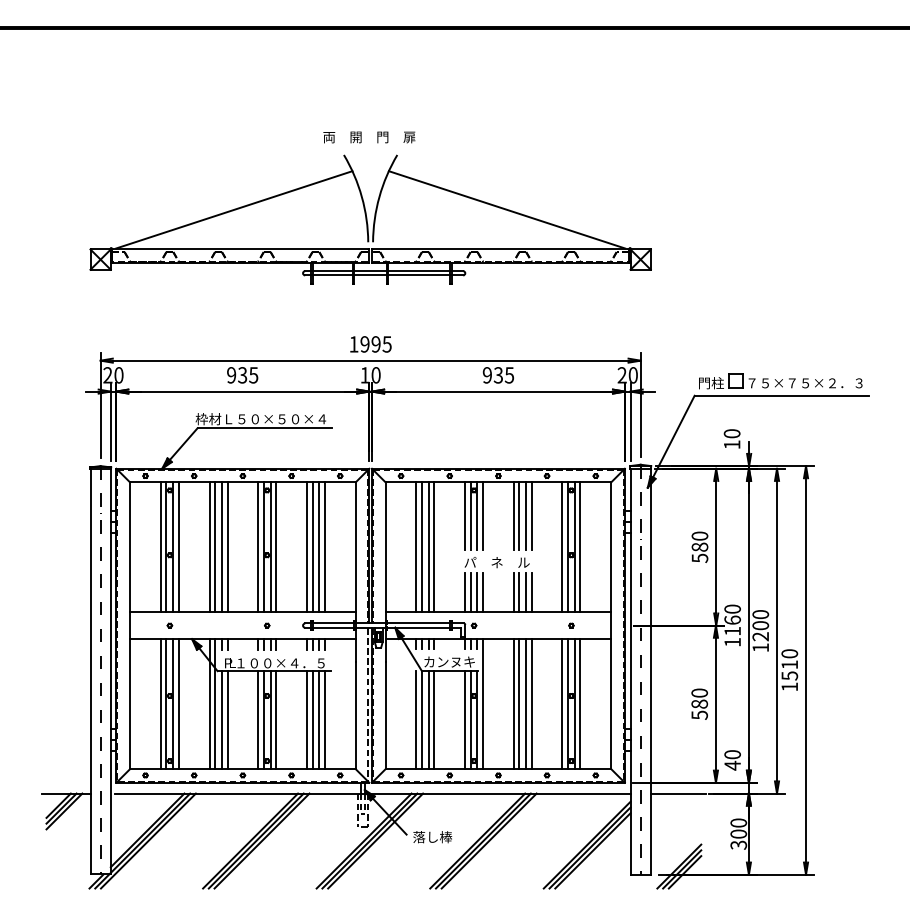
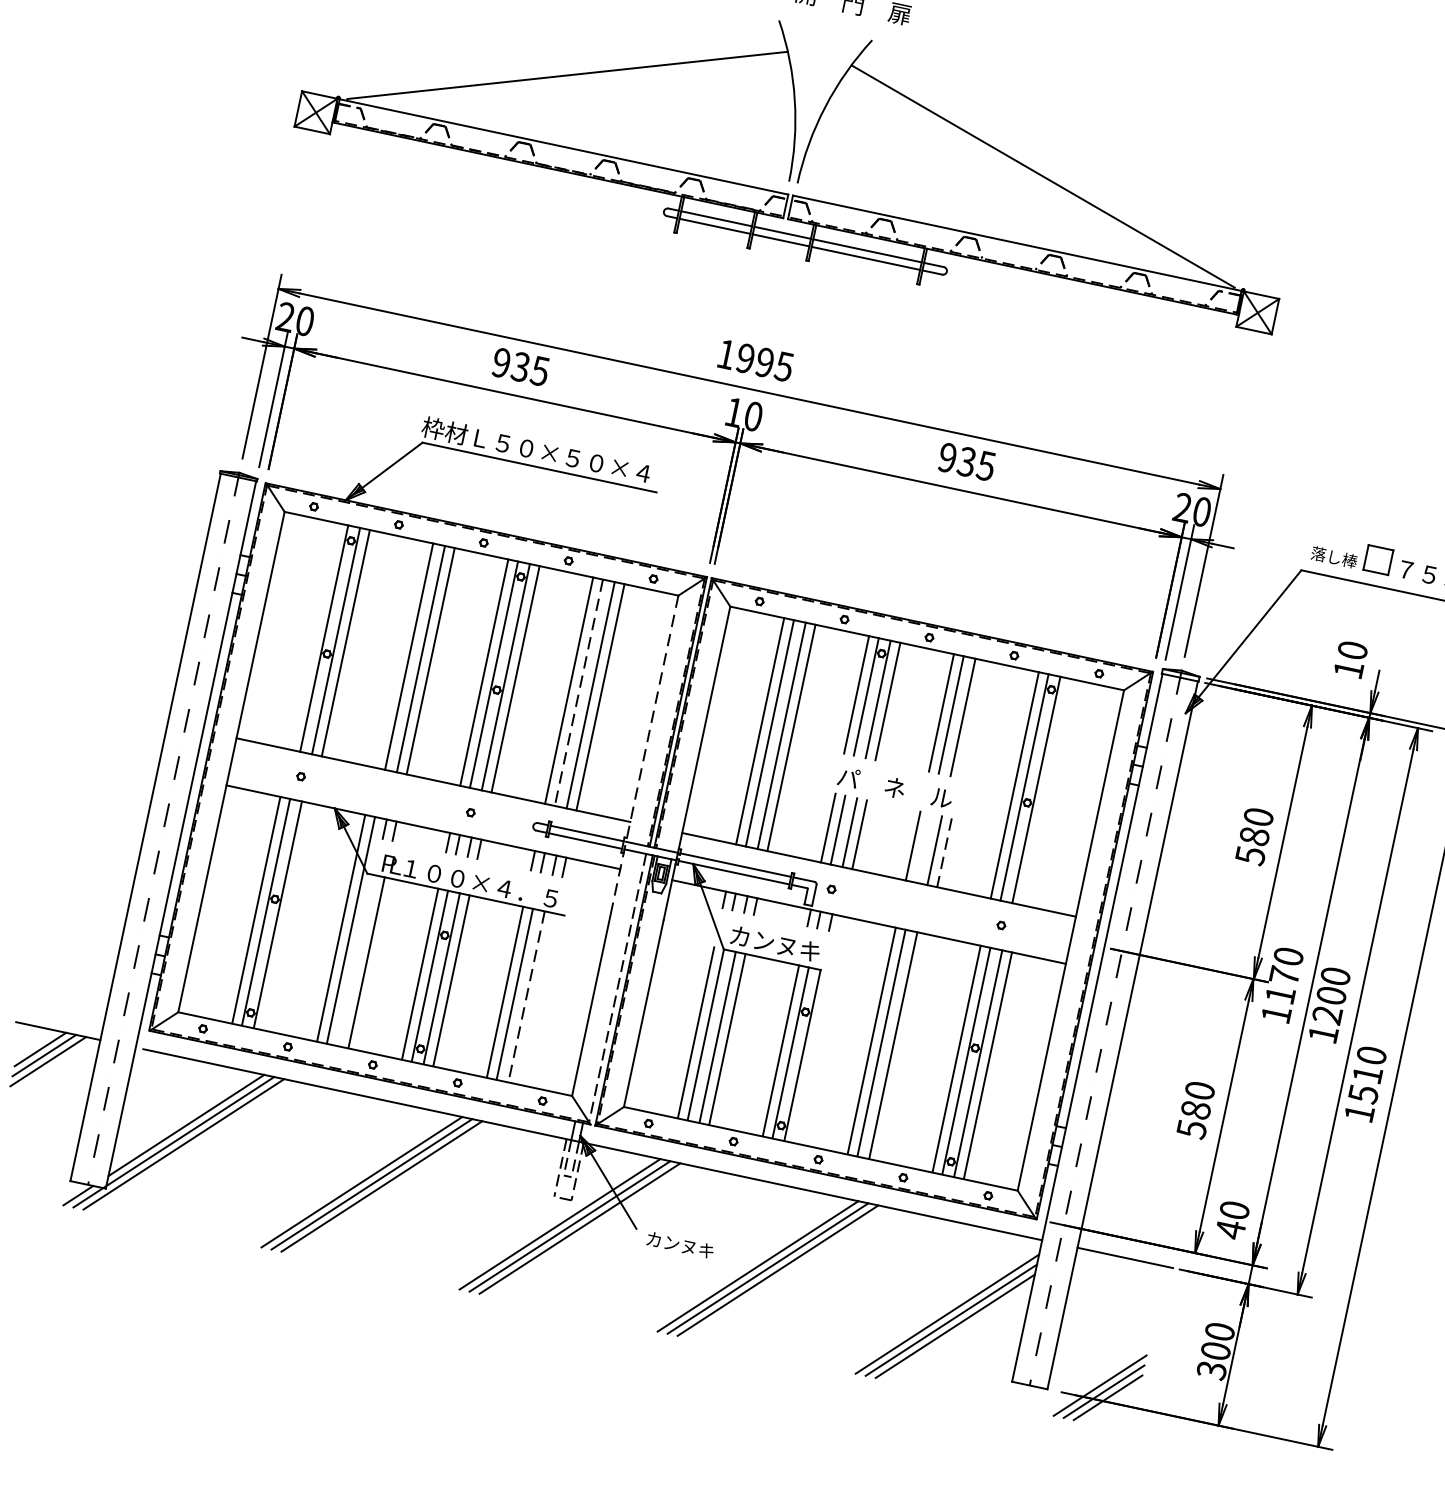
text: (711, 383) -> (1335, 555), 門柱 -> 落し棒
line: (531, 515) -> (972, 718), removed
line: (160, 547) -> (313, 636), removed
line: (209, 547) -> (399, 655), removed
line: (312, 547) -> (578, 693), solid -> dashed
line: (580, 547) -> (1046, 792), removed
line: (355, 572) -> (644, 752), solid -> dashed
line: (519, 592) -> (923, 848), removed
line: (531, 592) -> (944, 852), solid -> dashed
text: (732, 619) -> (1284, 974), 1160 -> 1170
line: (178, 703) -> (287, 915), removed
line: (483, 703) -> (819, 1028), removed
line: (531, 703) -> (902, 1046), removed
line: (221, 719) -> (356, 959), removed
line: (324, 719) -> (535, 997), removed
line: (319, 720) -> (526, 997), solid -> dashed
text: (432, 837) -> (680, 1243), 落し棒 -> カンヌキ

